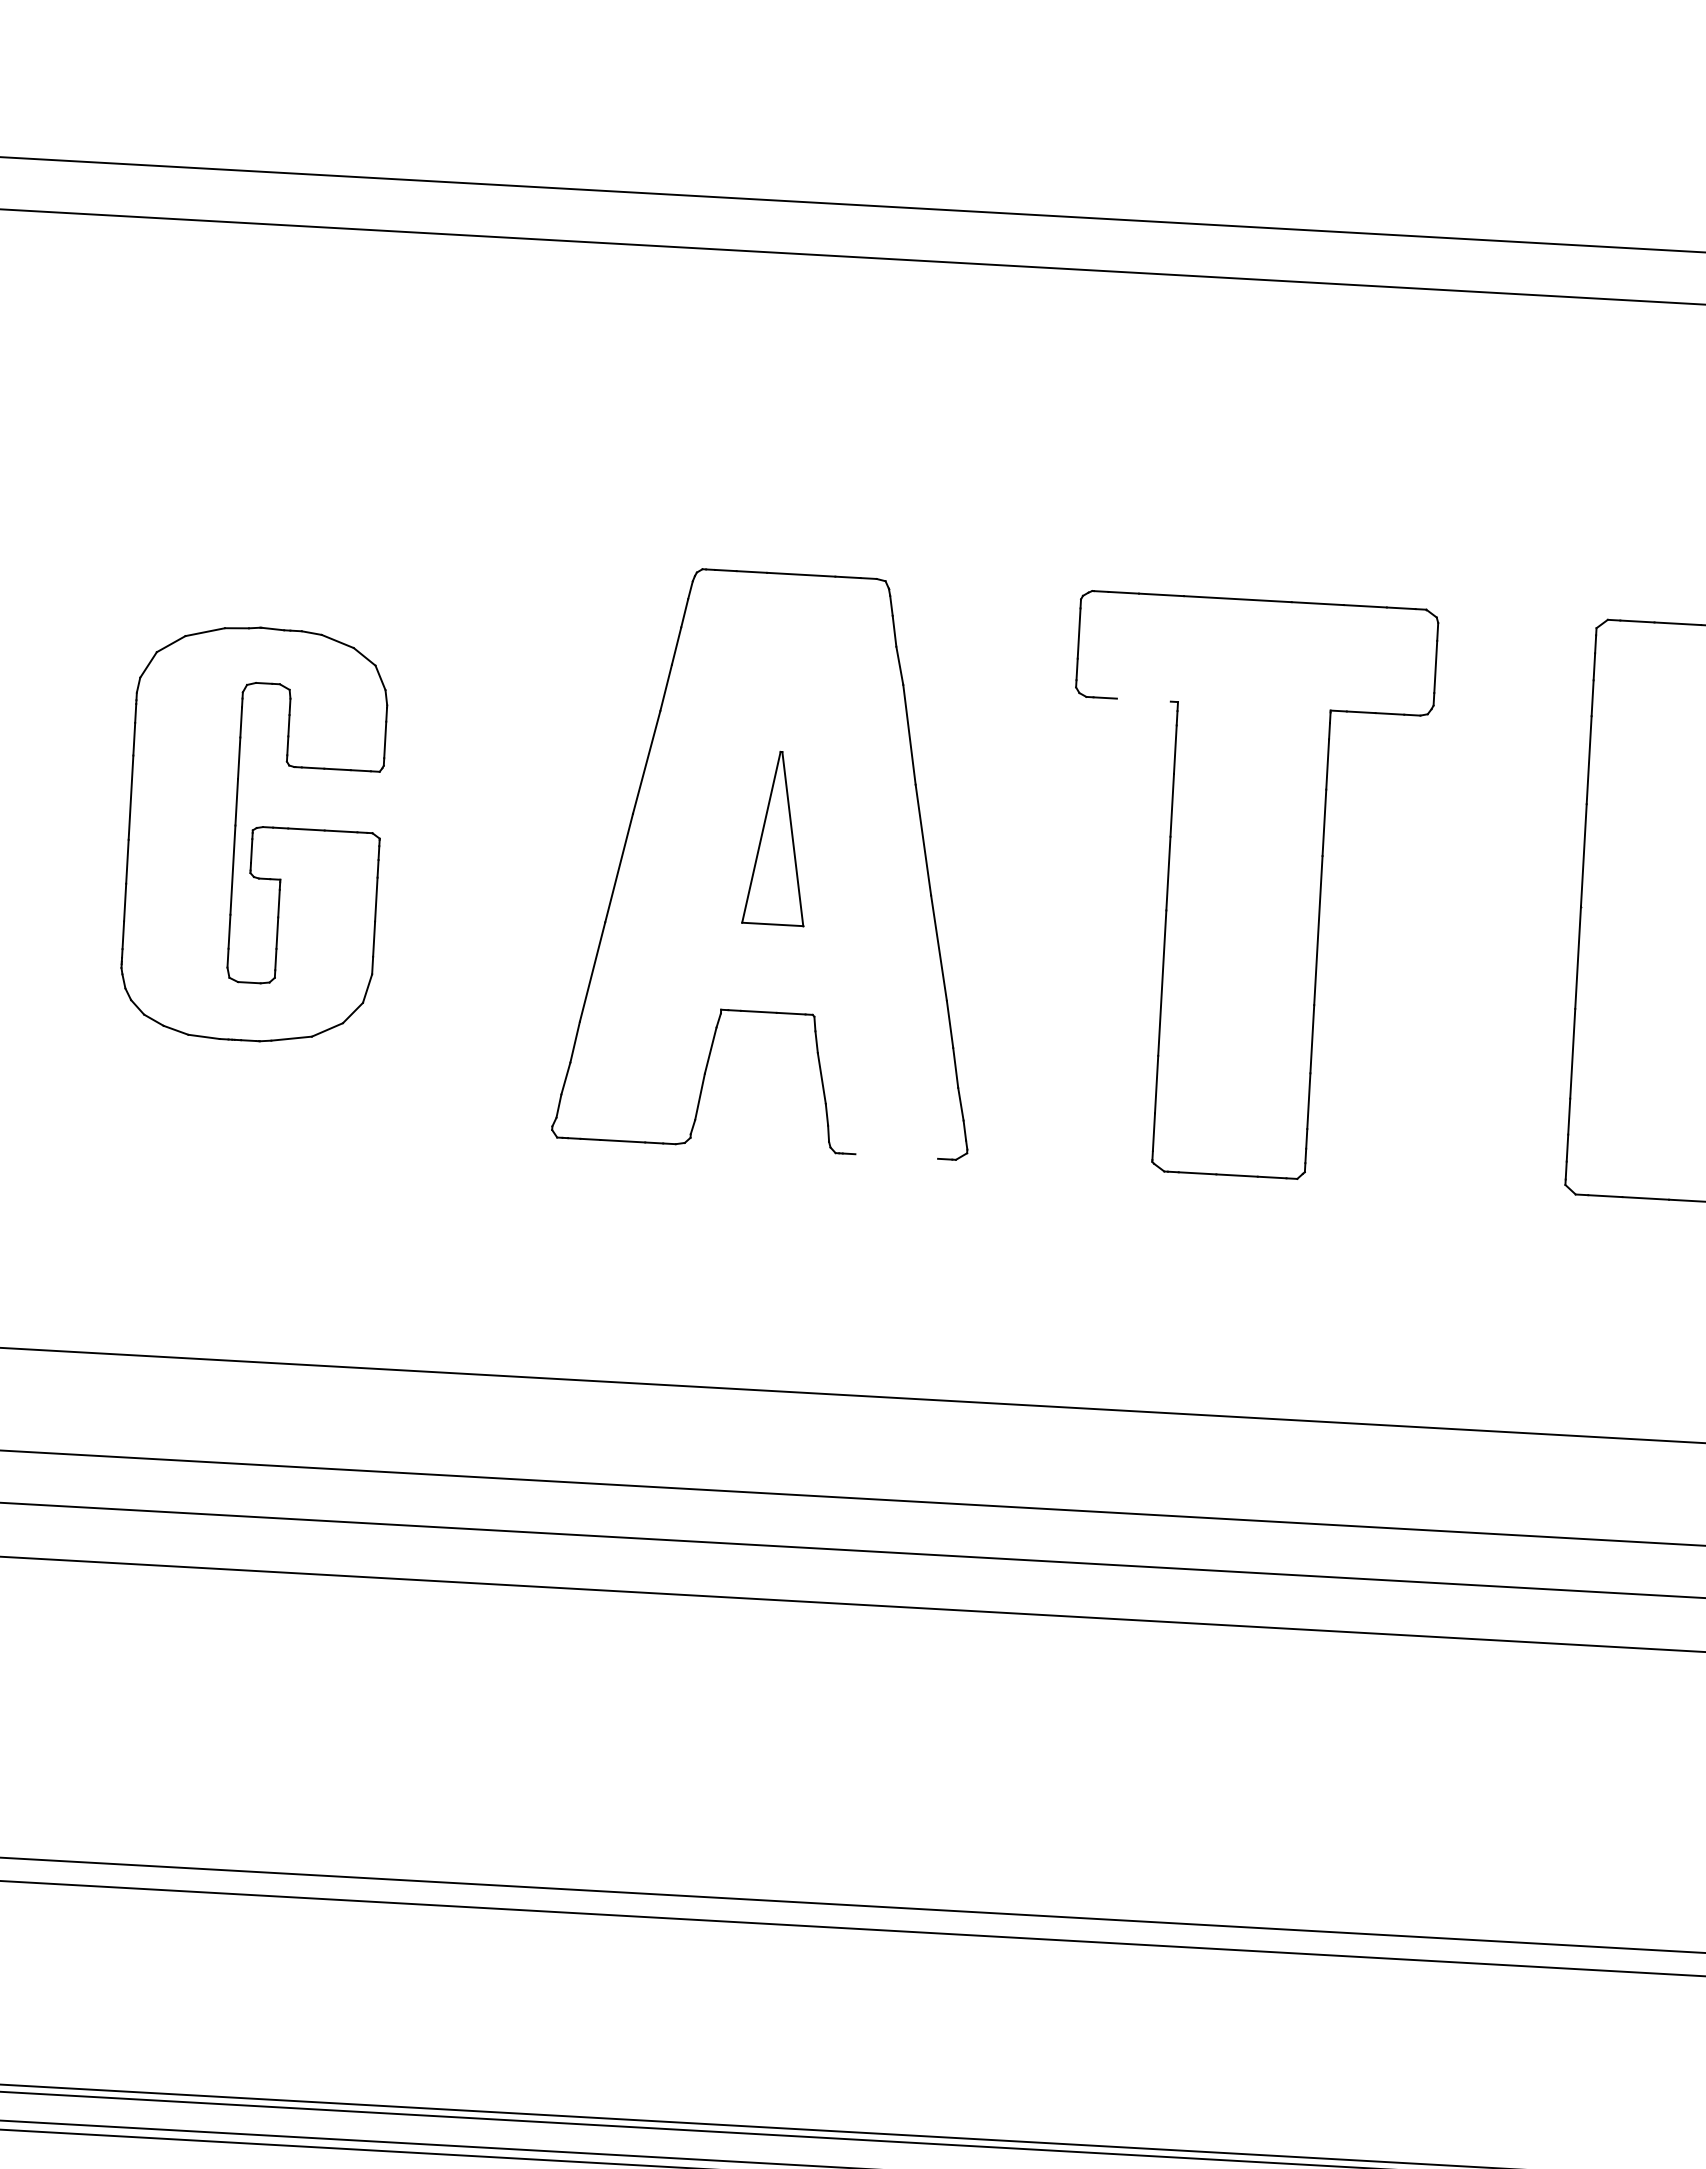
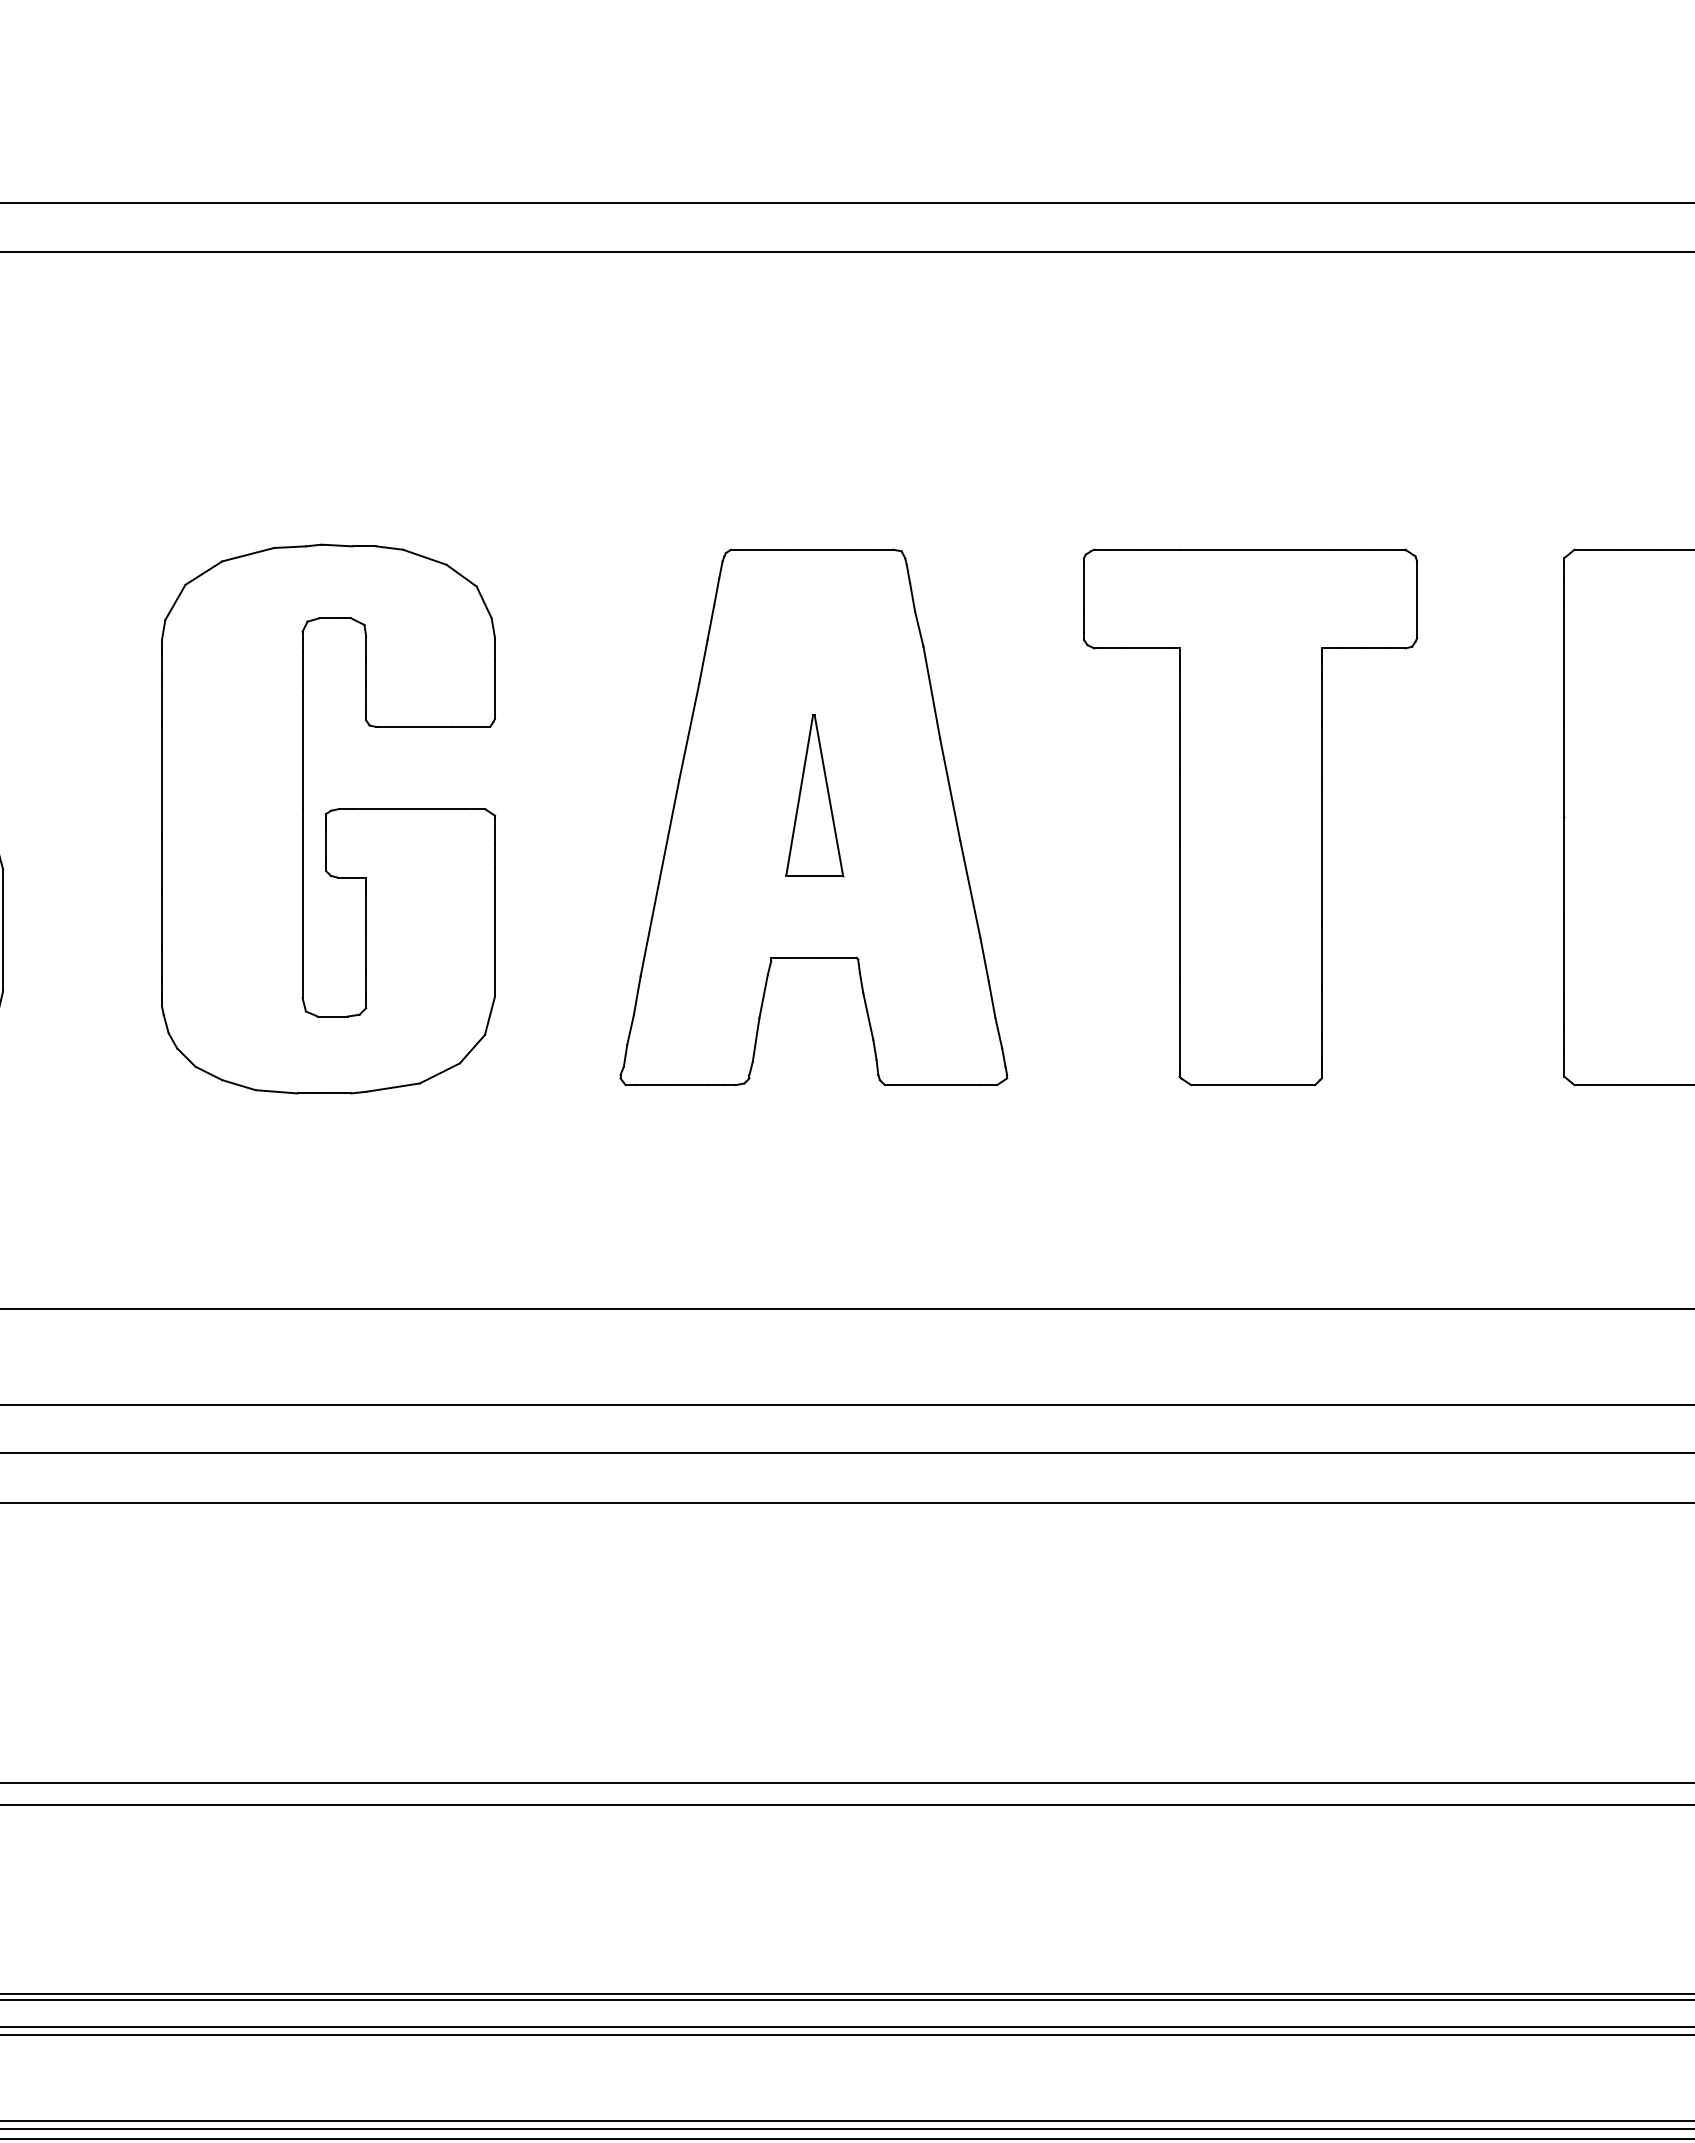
line: (1143, 700) -> (1147, 648), added
part: (254, 833) -> (328, 818), size x1.43
line: (896, 1156) -> (941, 1085), added

